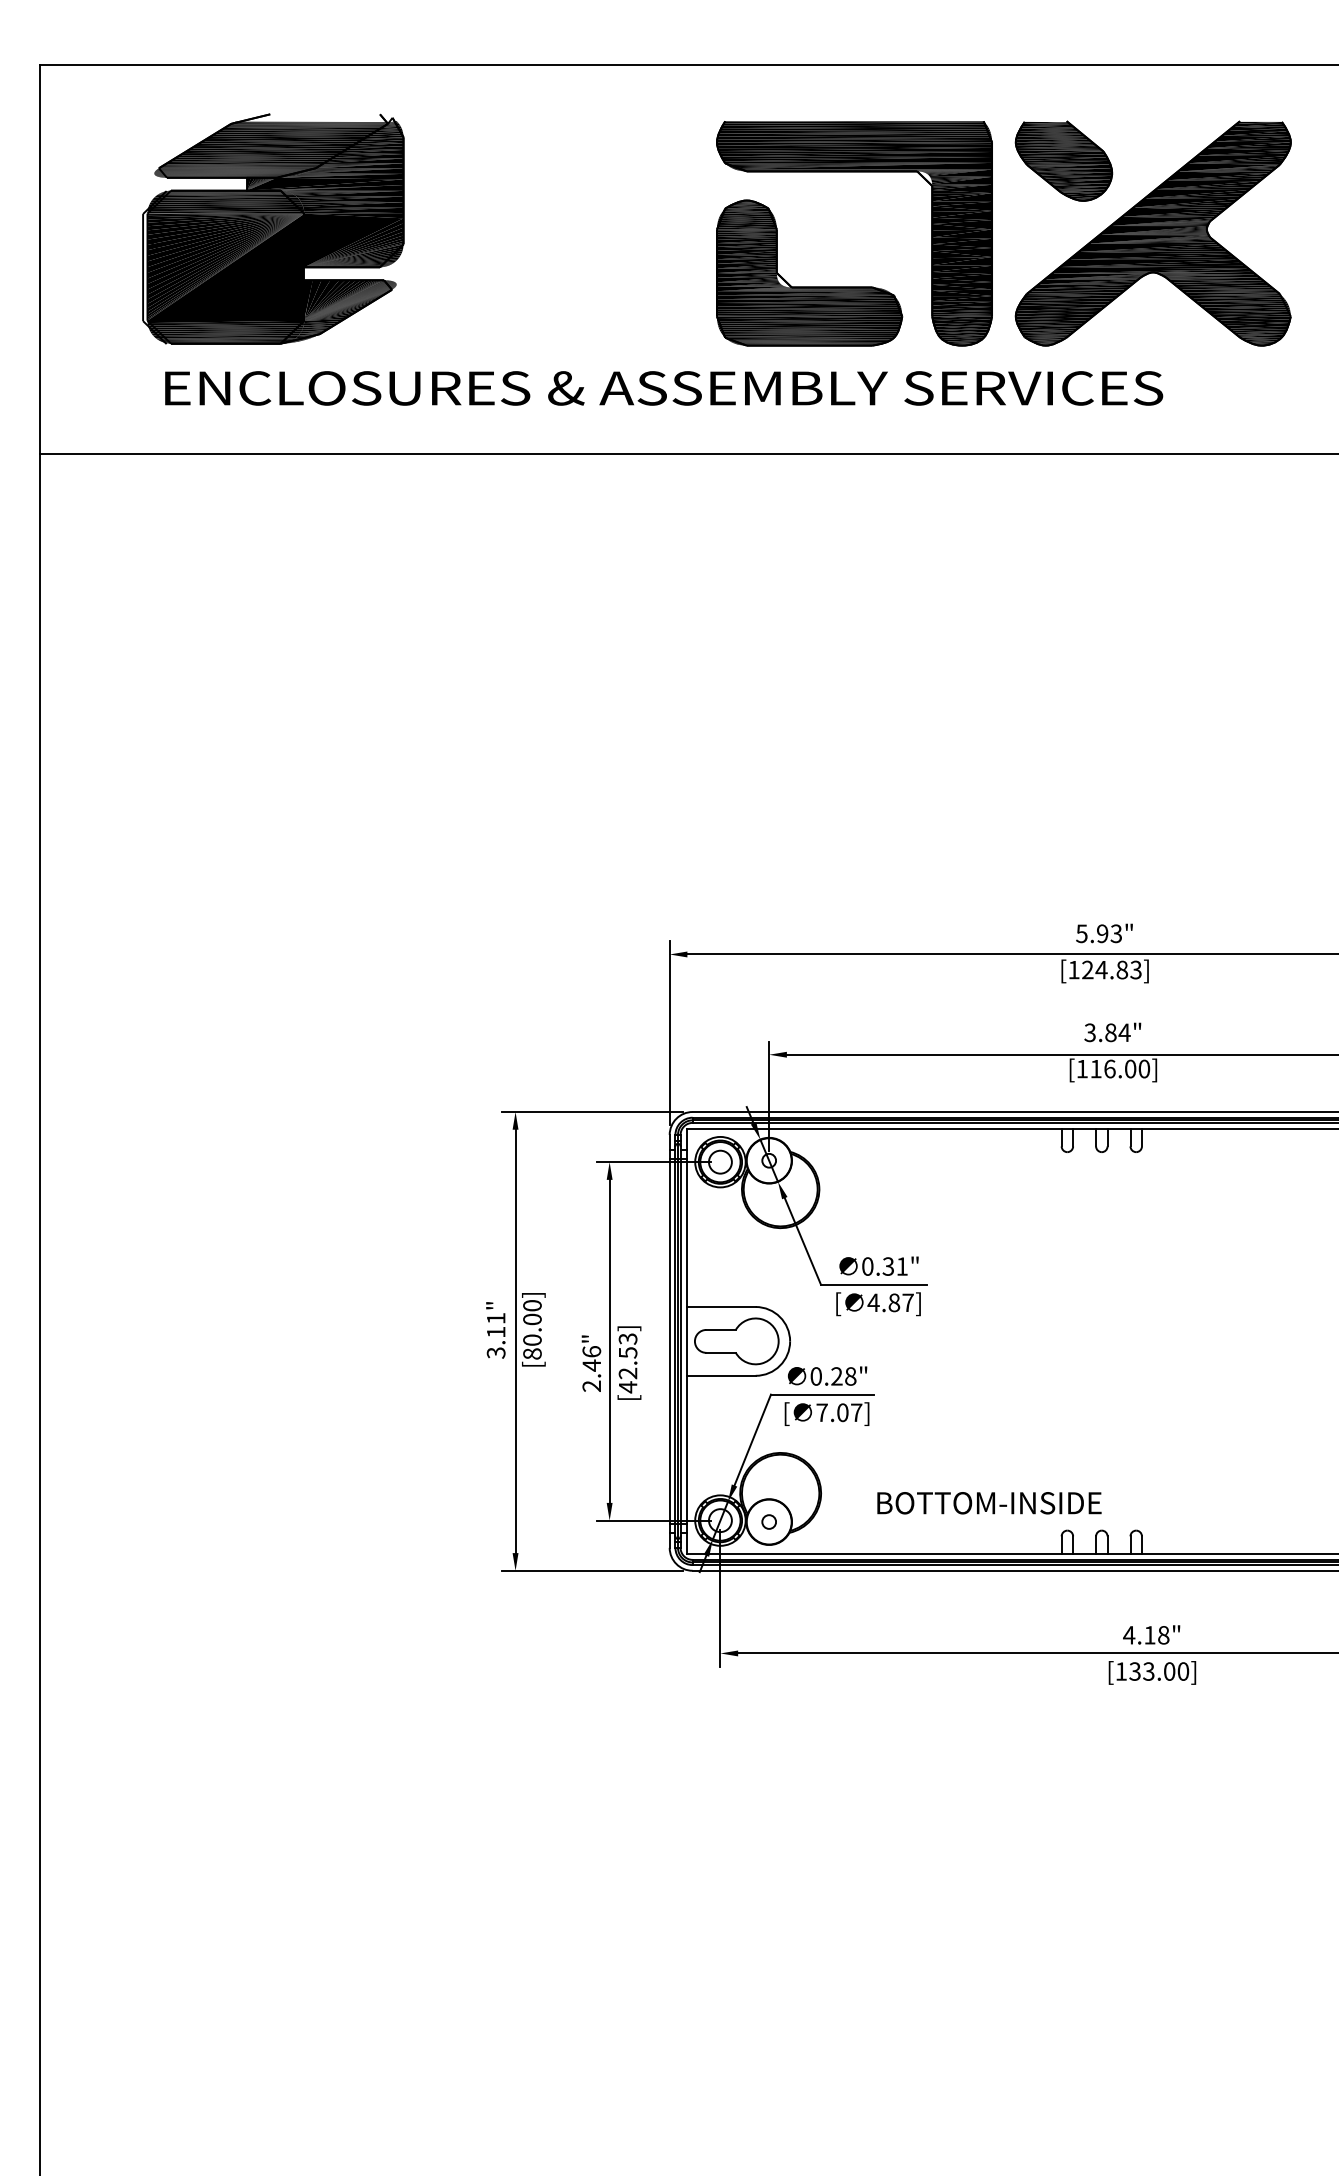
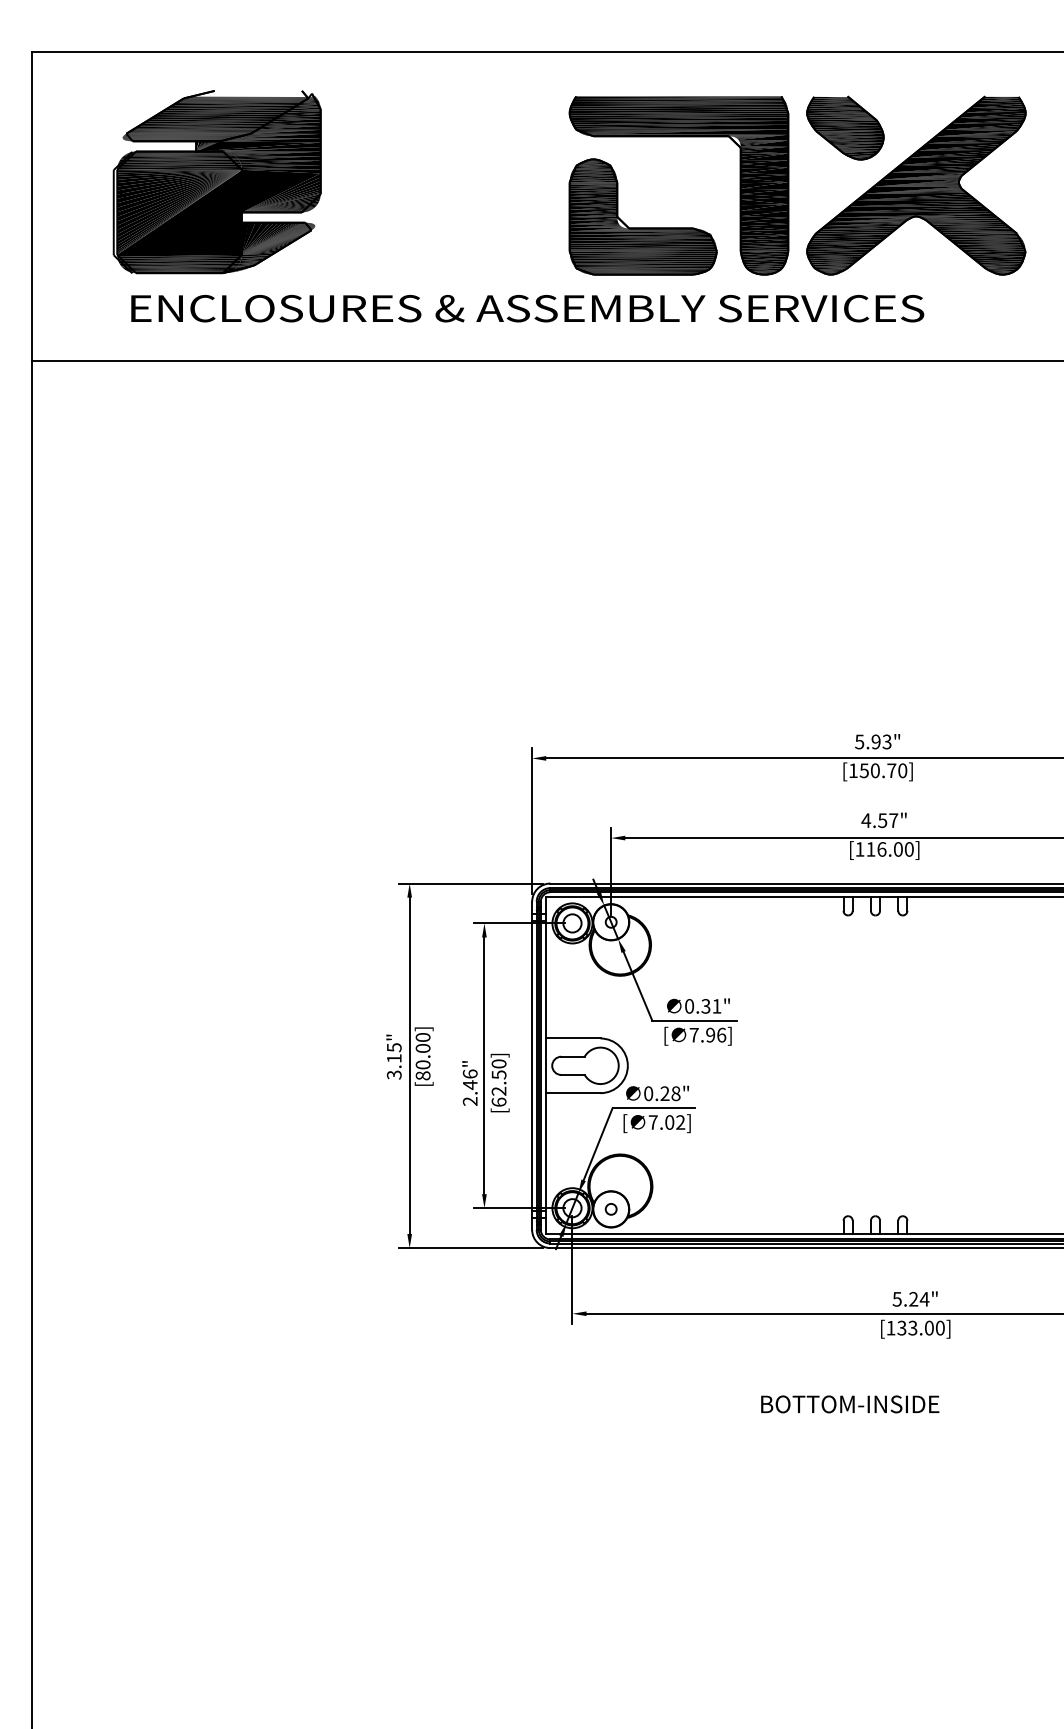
text: (1111, 969) -> (883, 770), [124.83] -> [150.70]
text: (1106, 1032) -> (879, 820), 3.84" -> 4.57"
text: (890, 1301) -> (707, 1034), 4.87] -> 7.96]
text: (496, 1318) -> (394, 1047), 3.11" -> 3.15"
text: (627, 1363) -> (498, 1083), [42.53] -> [62.50]
text: (856, 1412) -> (680, 1122), 7.07] -> 7.02]
text: (989, 1503) -> (850, 1404), moved
text: (1145, 1634) -> (910, 1298), 4.18" -> 5.24"

